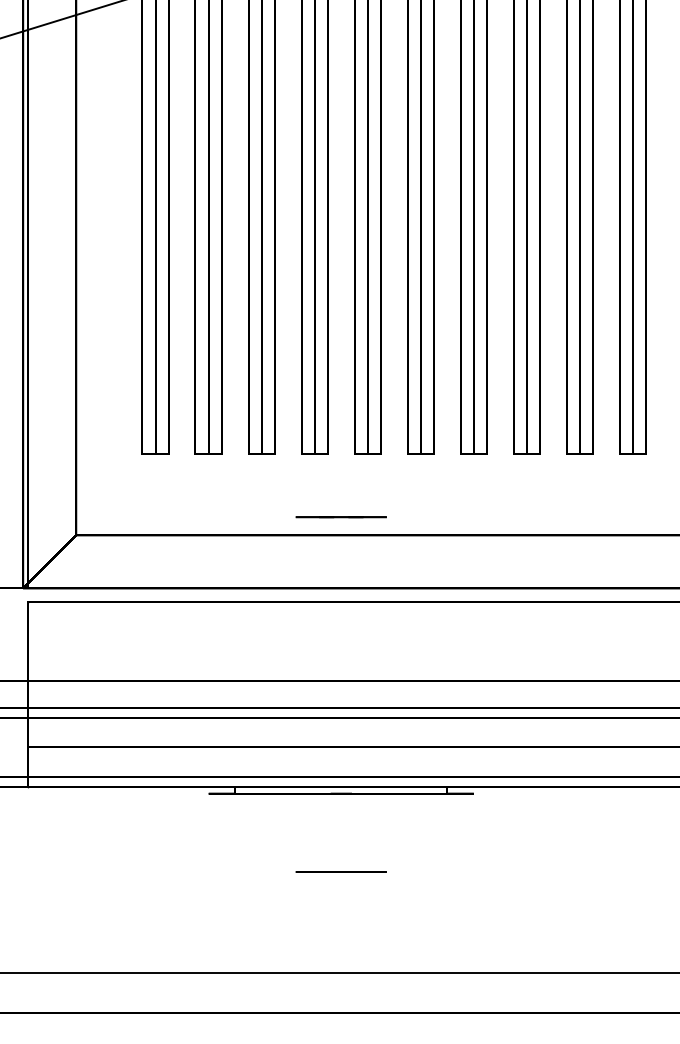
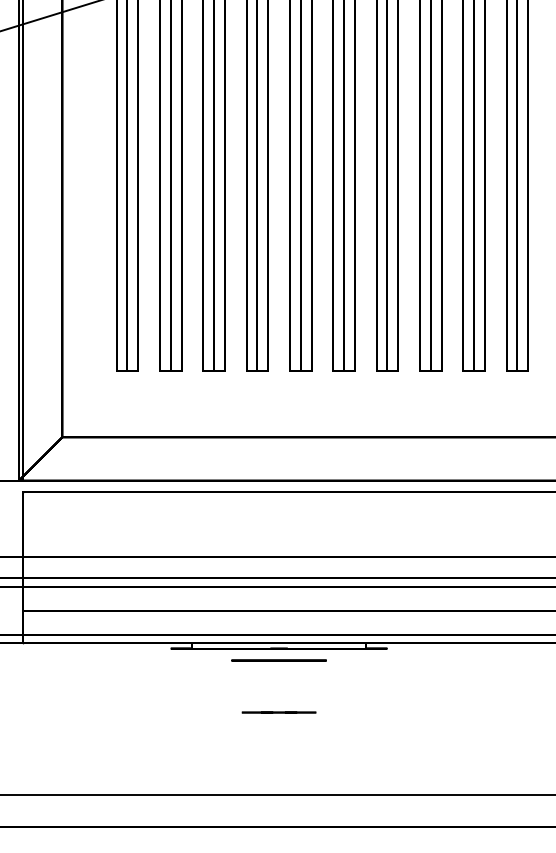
line: (340, 517) -> (278, 422), removed
circle: (340, 808) -> (278, 660), added

